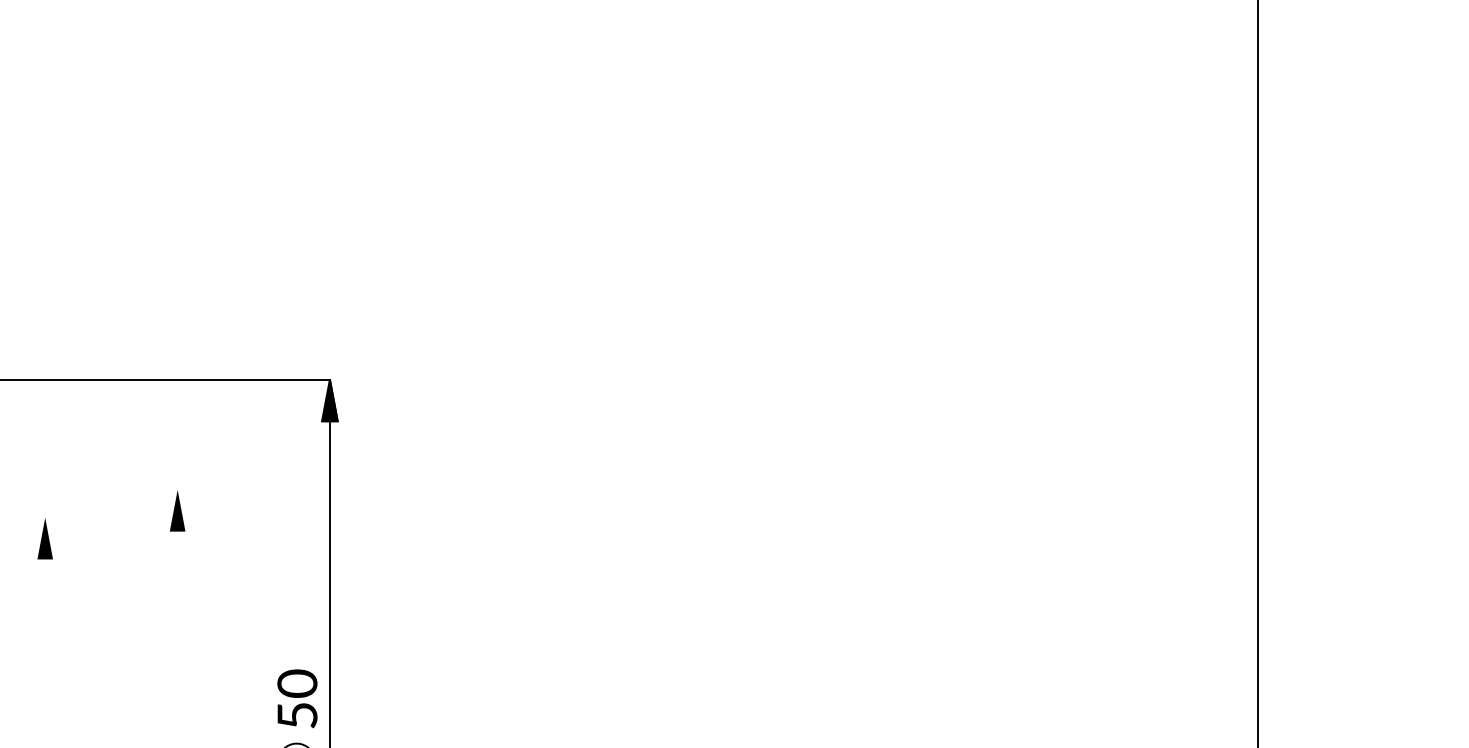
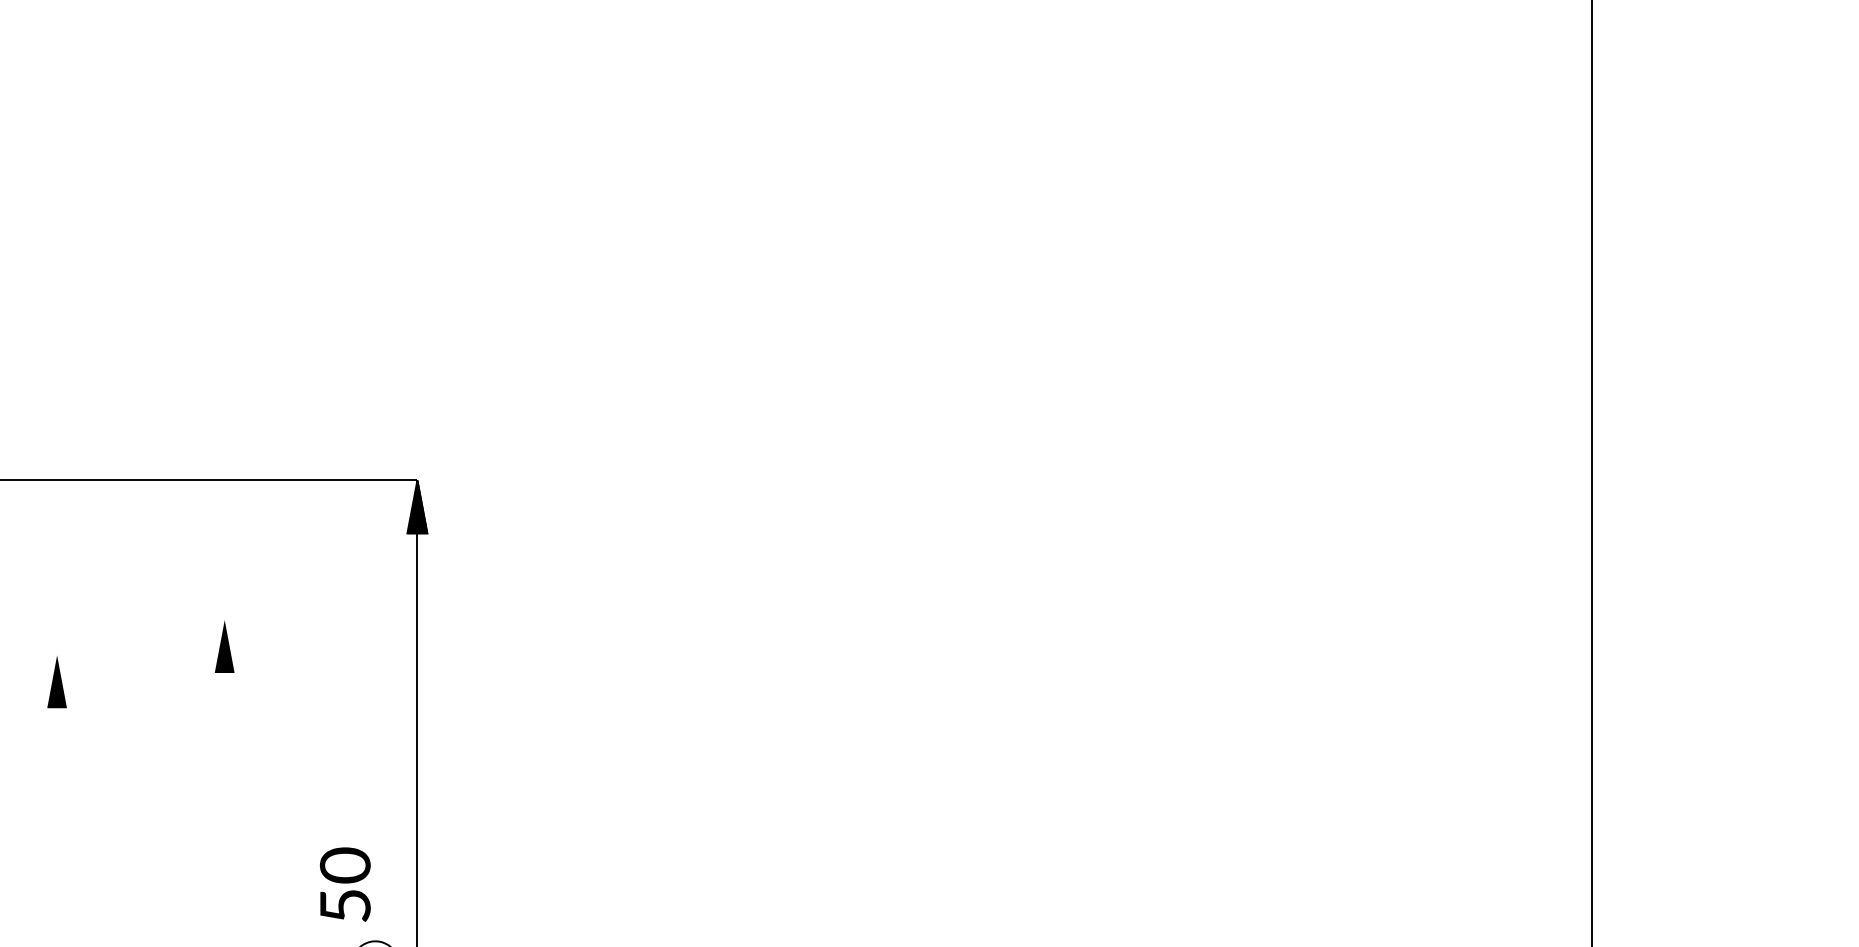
text: (296, 698) -> (344, 884), moved

